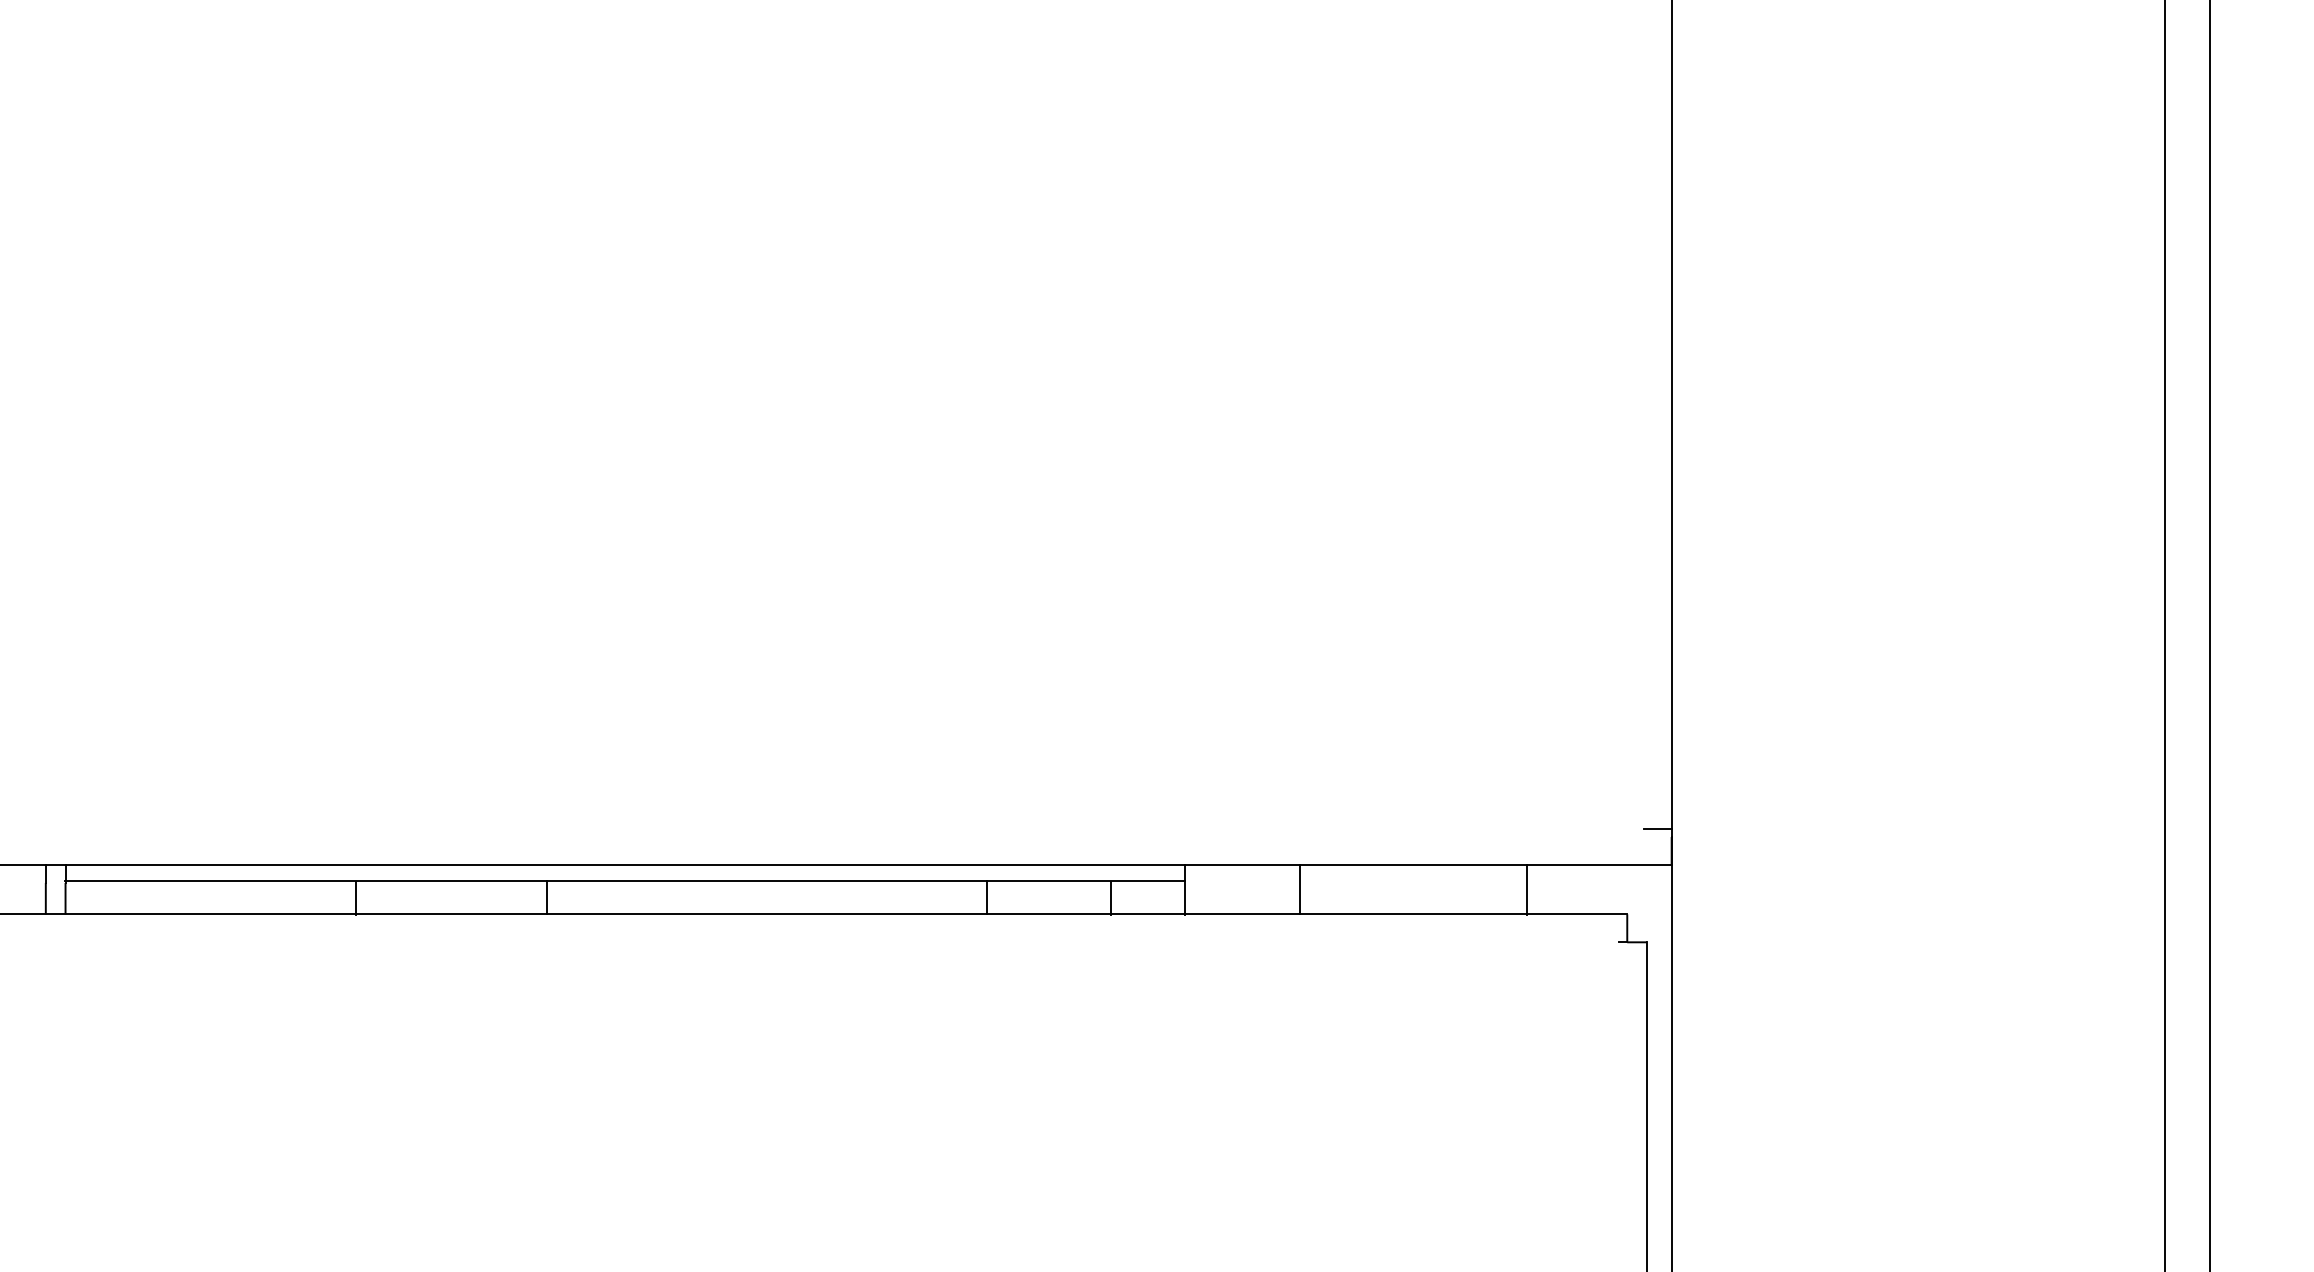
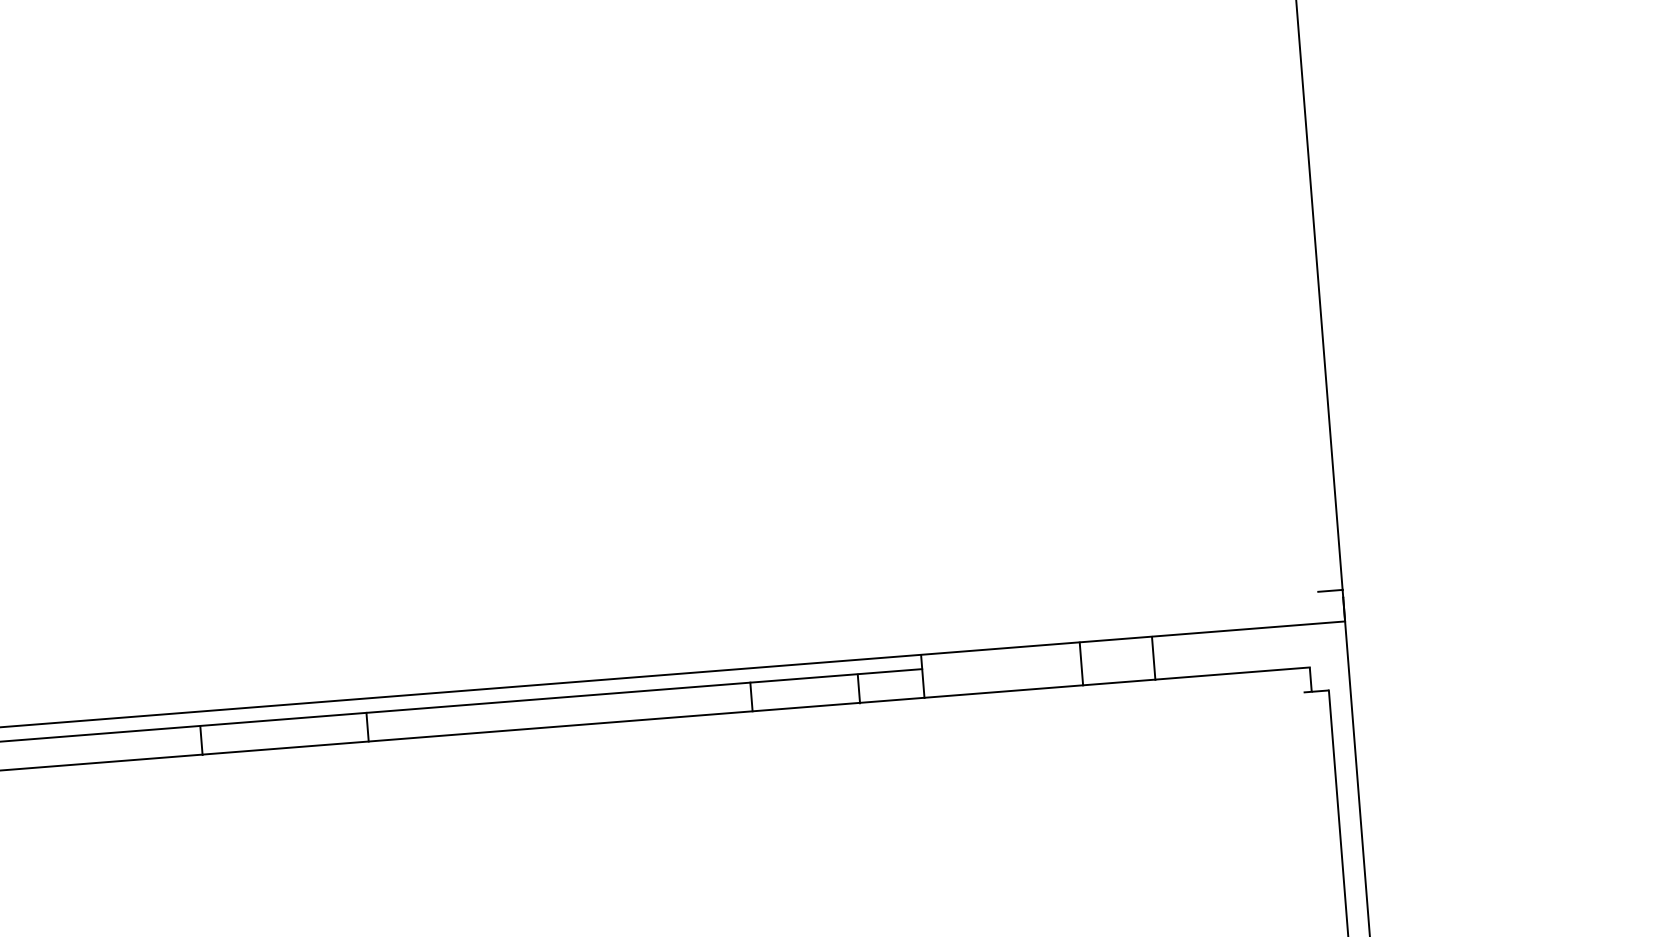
line: (1299, 889) -> (1081, 663), moved
line: (1526, 889) -> (1153, 657), moved

